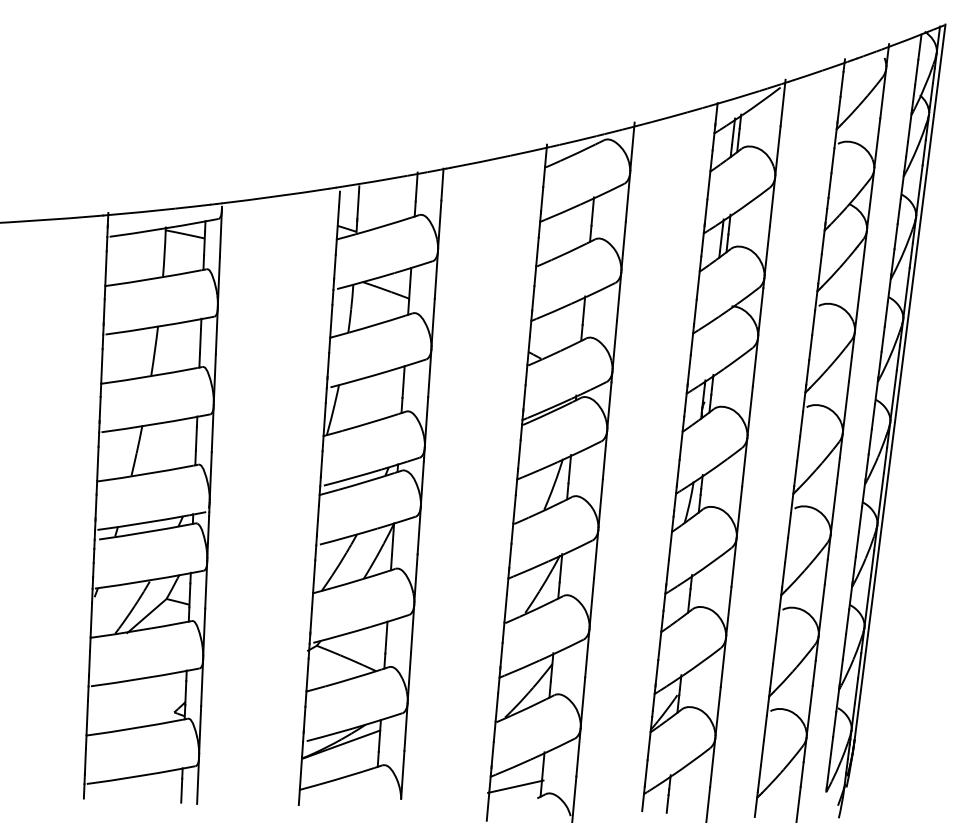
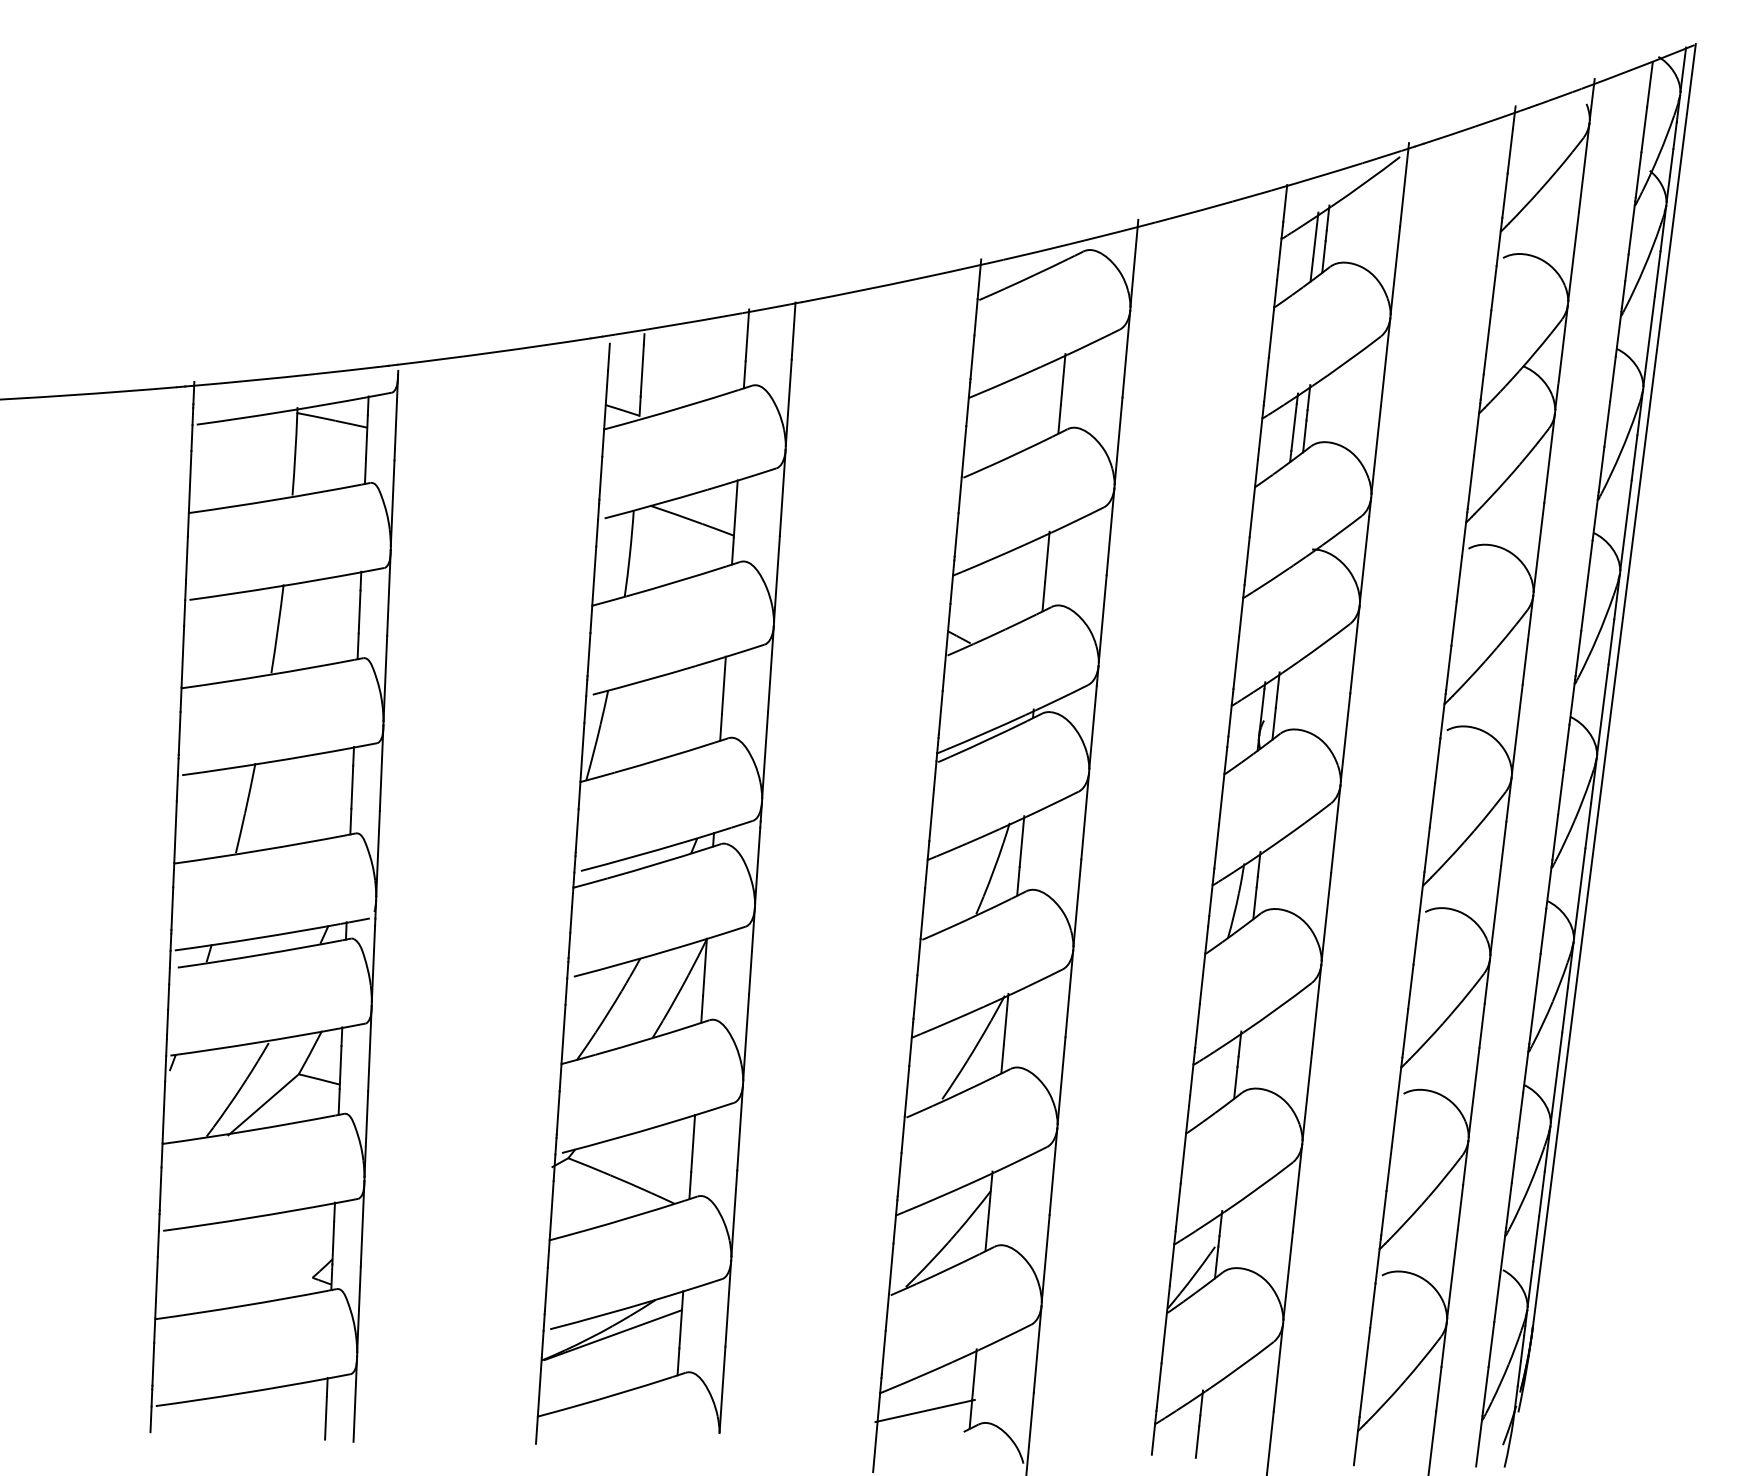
line: (824, 804) -> (1478, 1442), added

